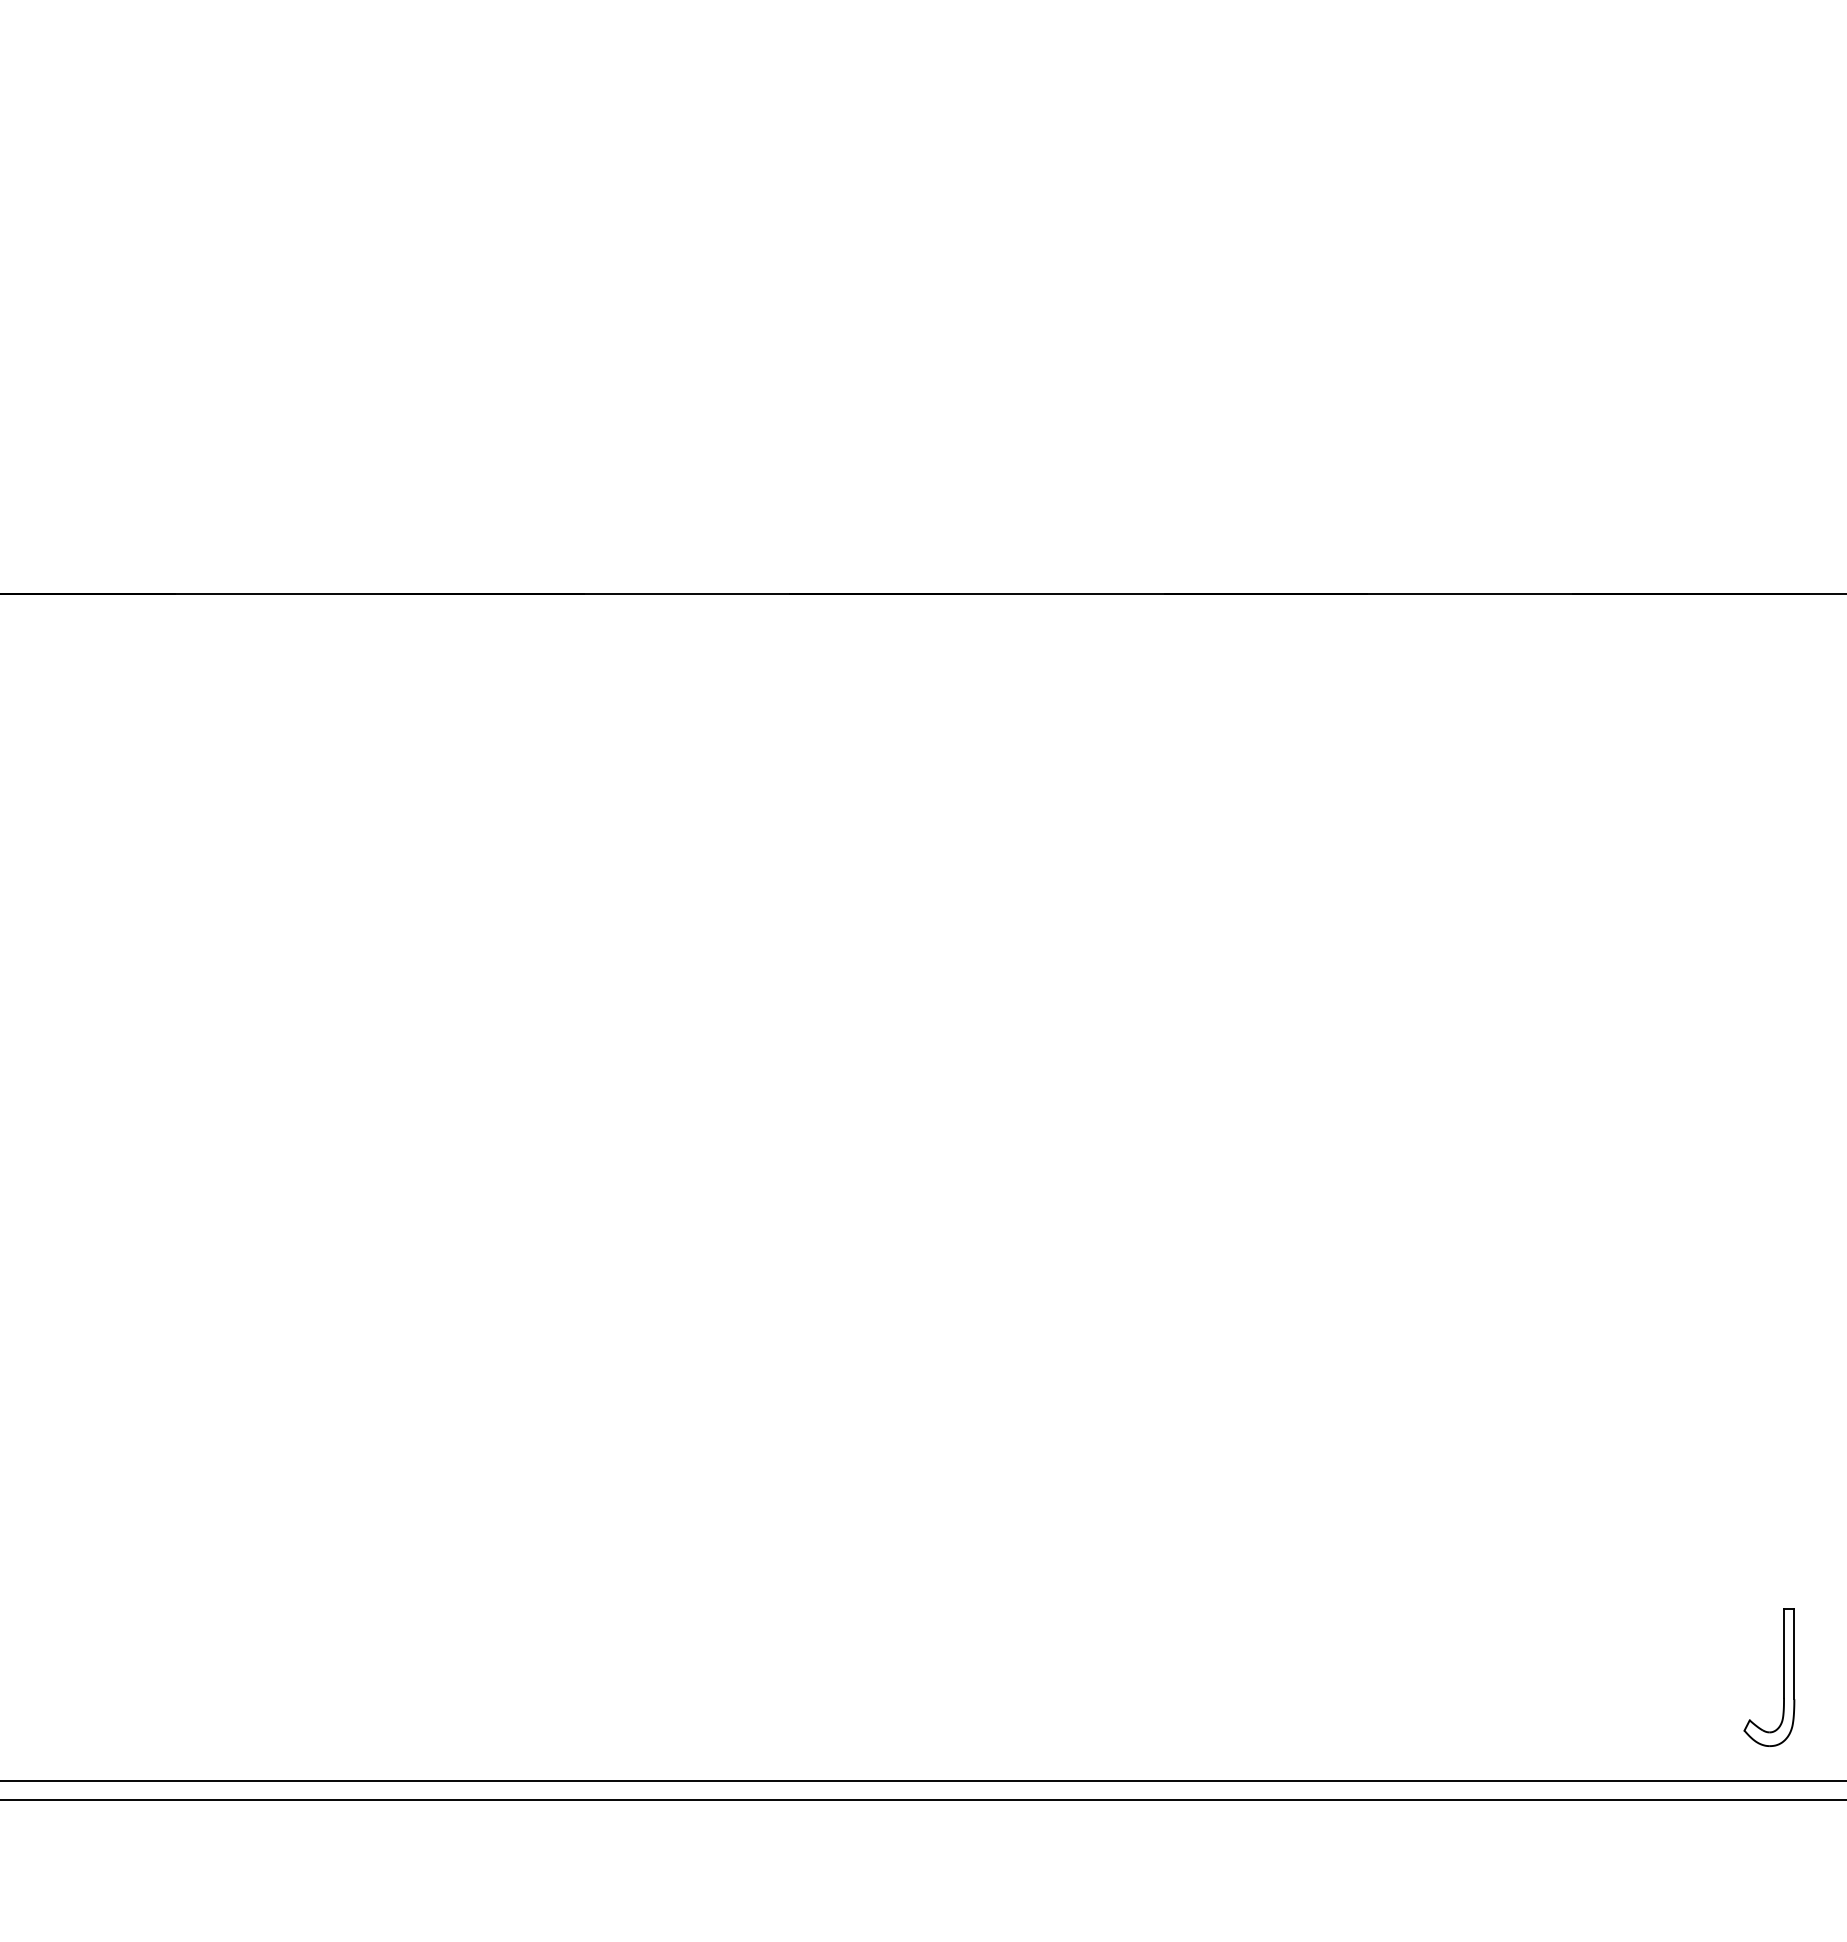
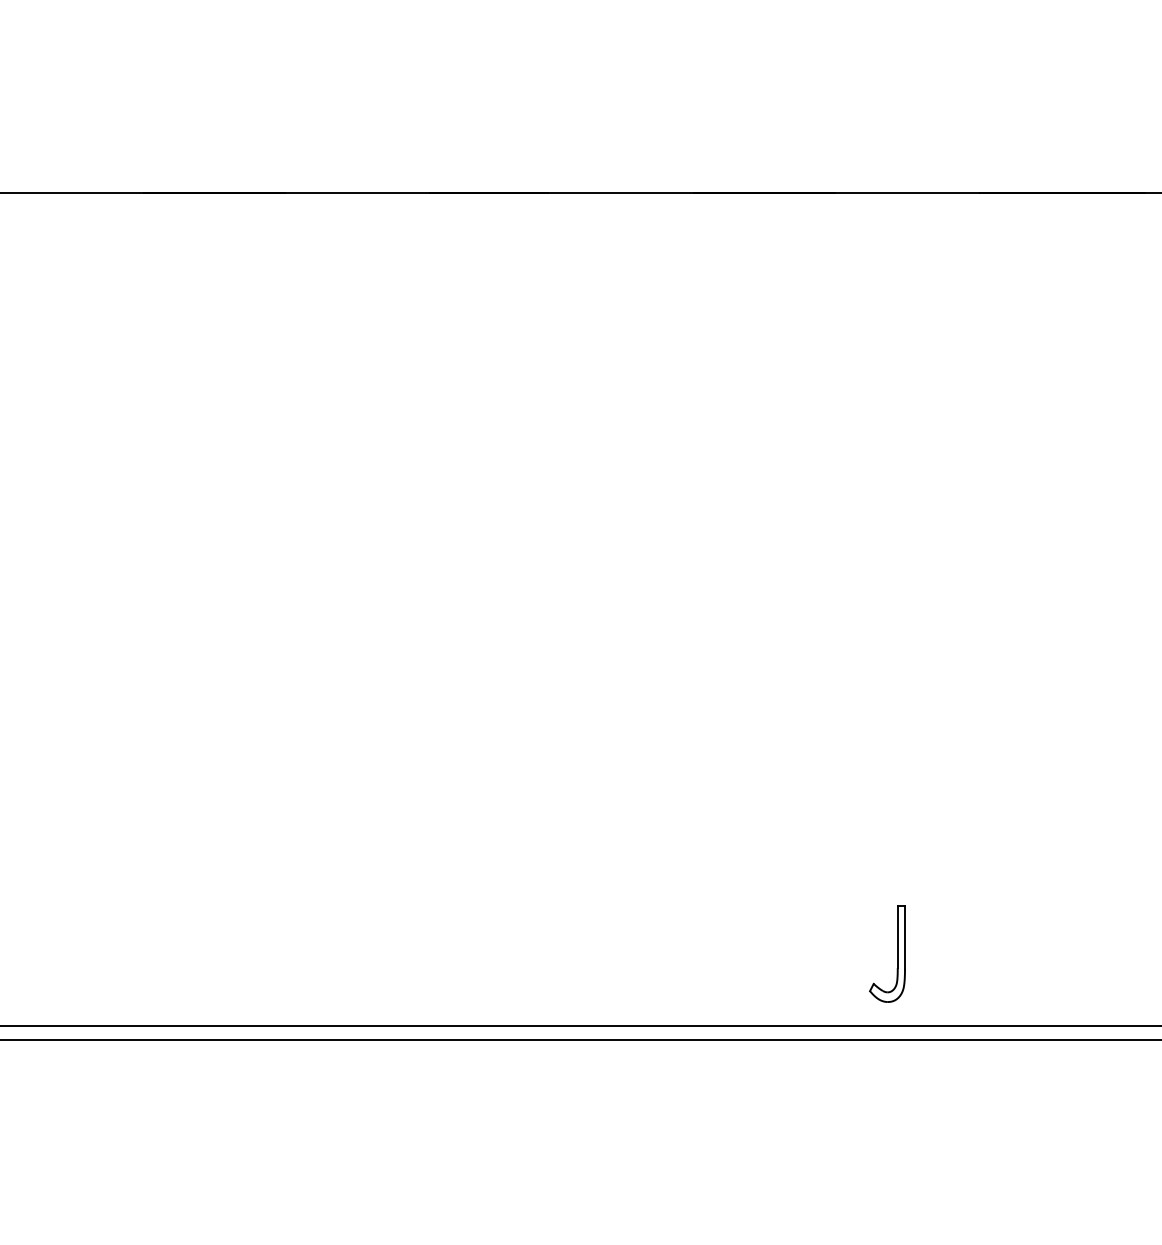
part: (1783, 1677) -> (897, 953), moved

